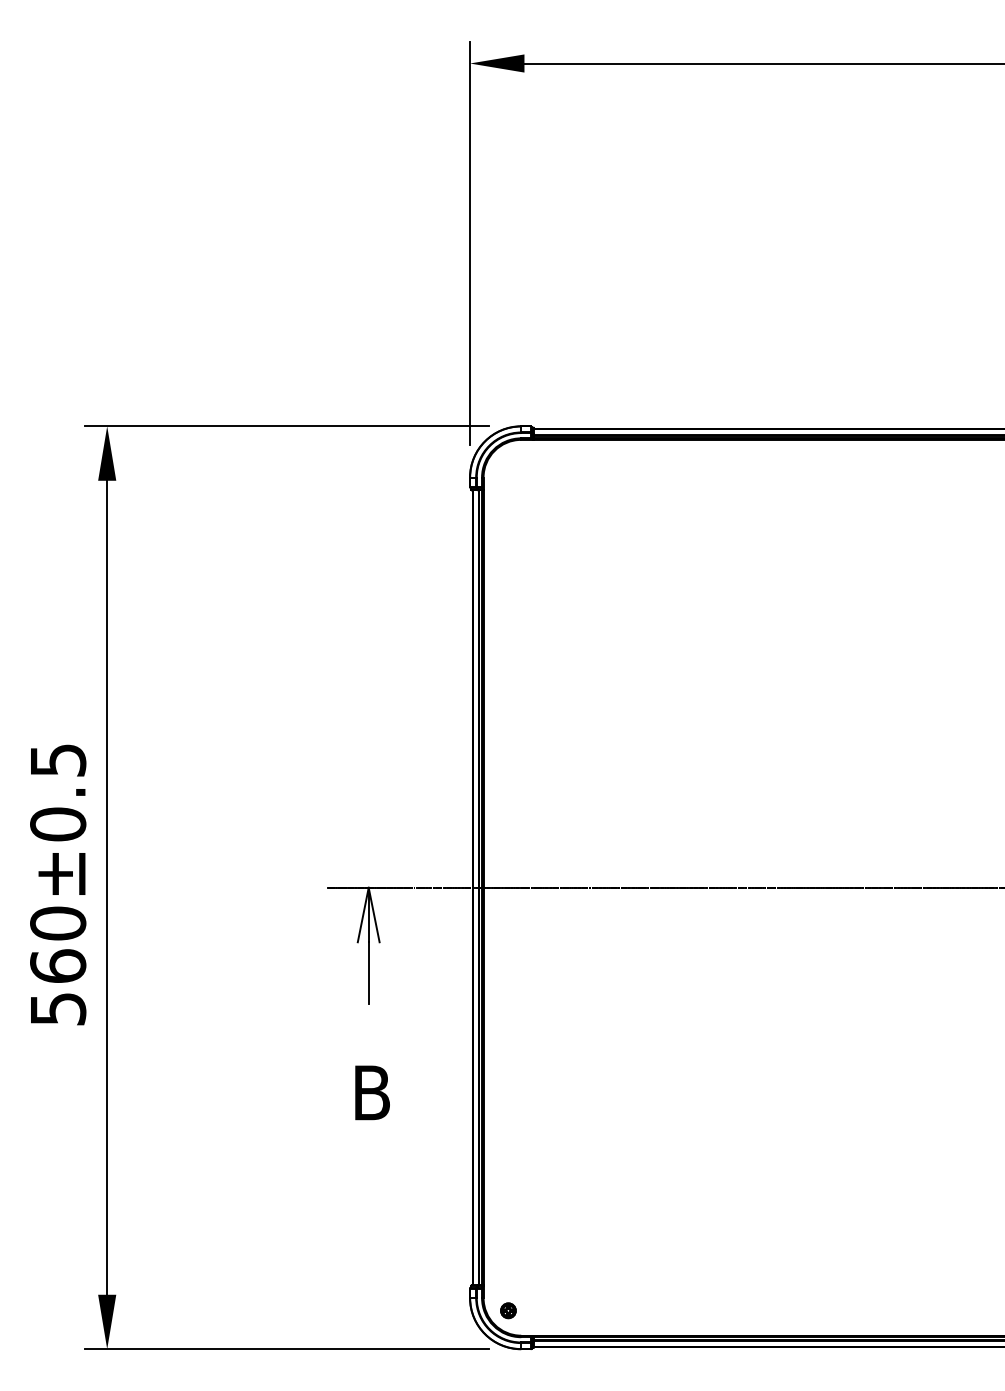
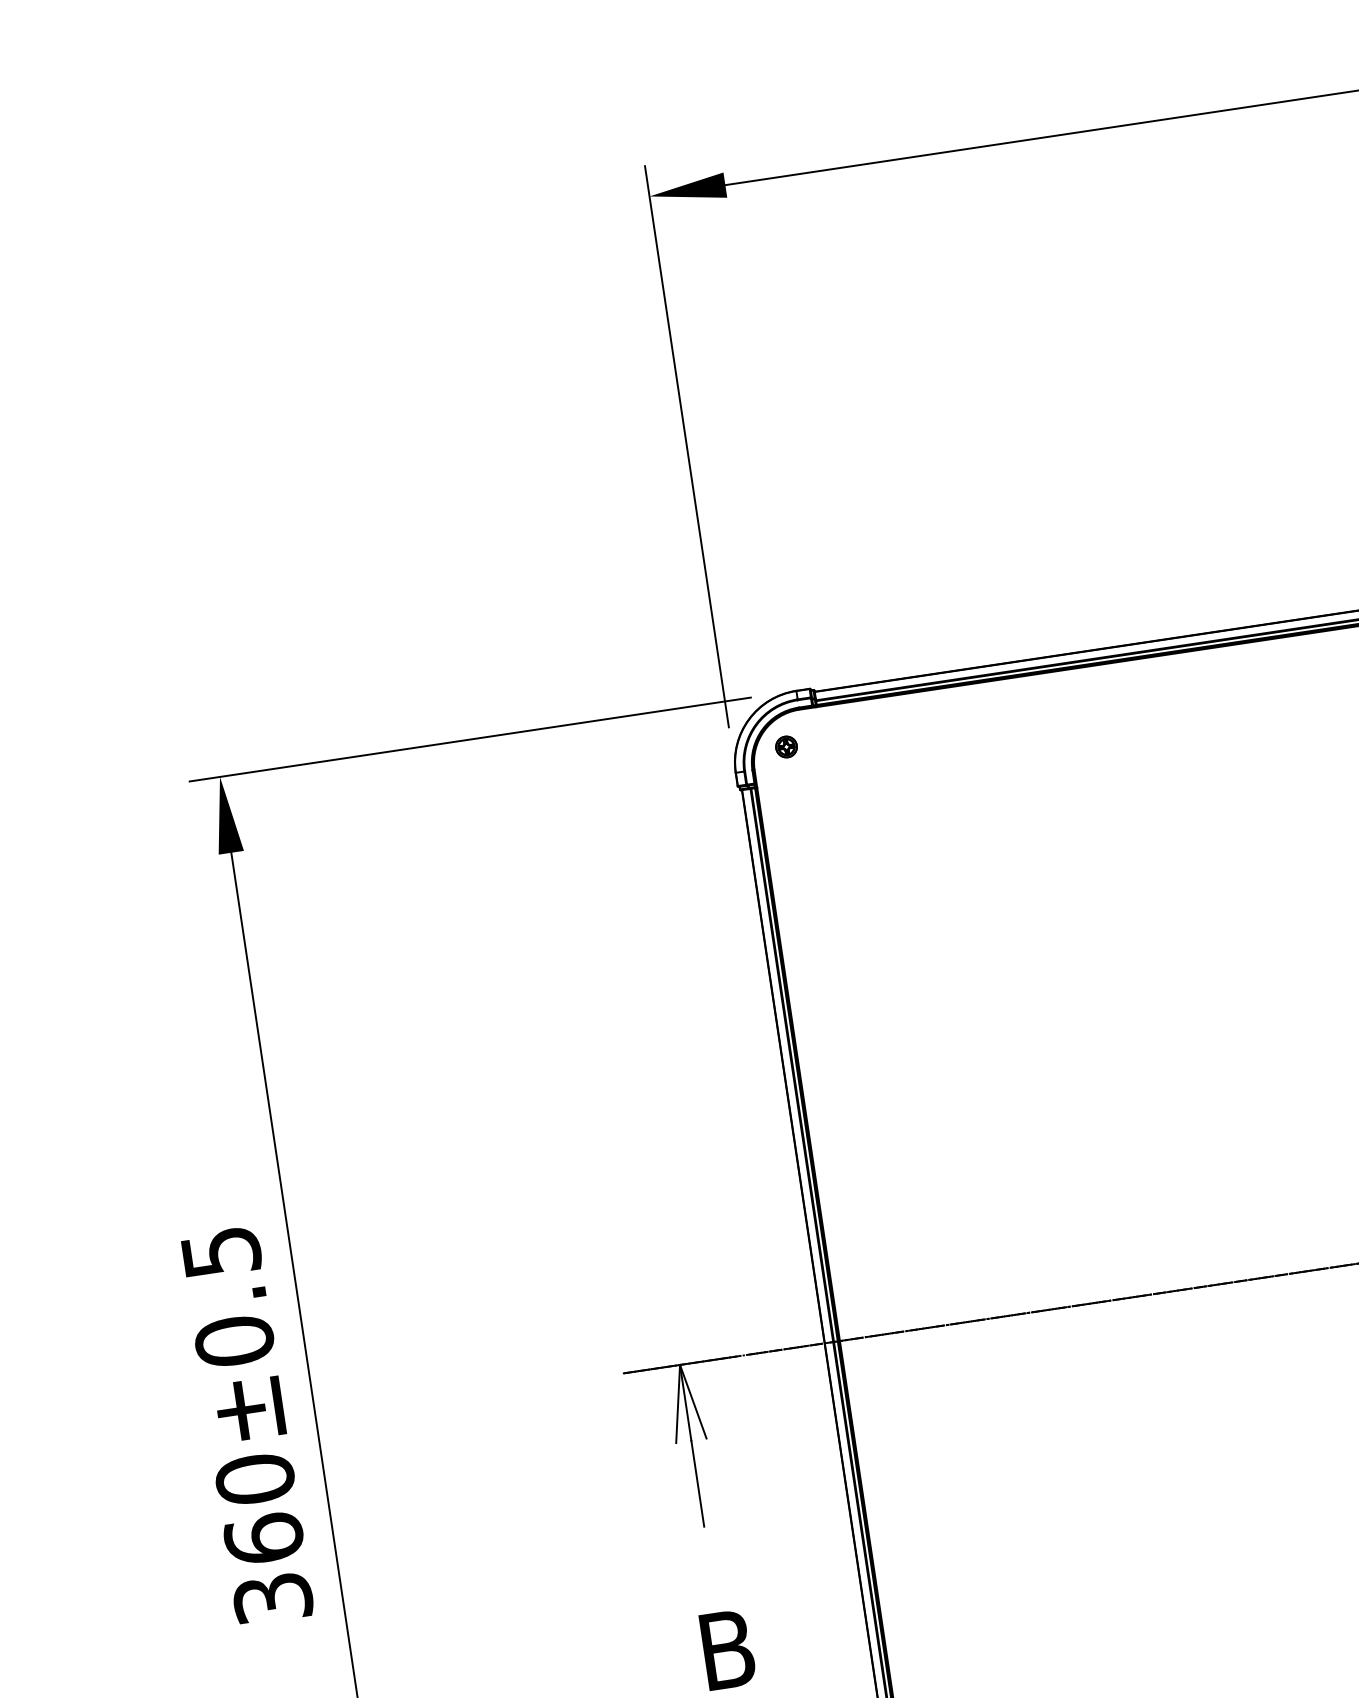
part: (508, 464) -> (786, 746), added
text: (57, 1008) -> (271, 1597), 560±0.5 -> 360±0.5

